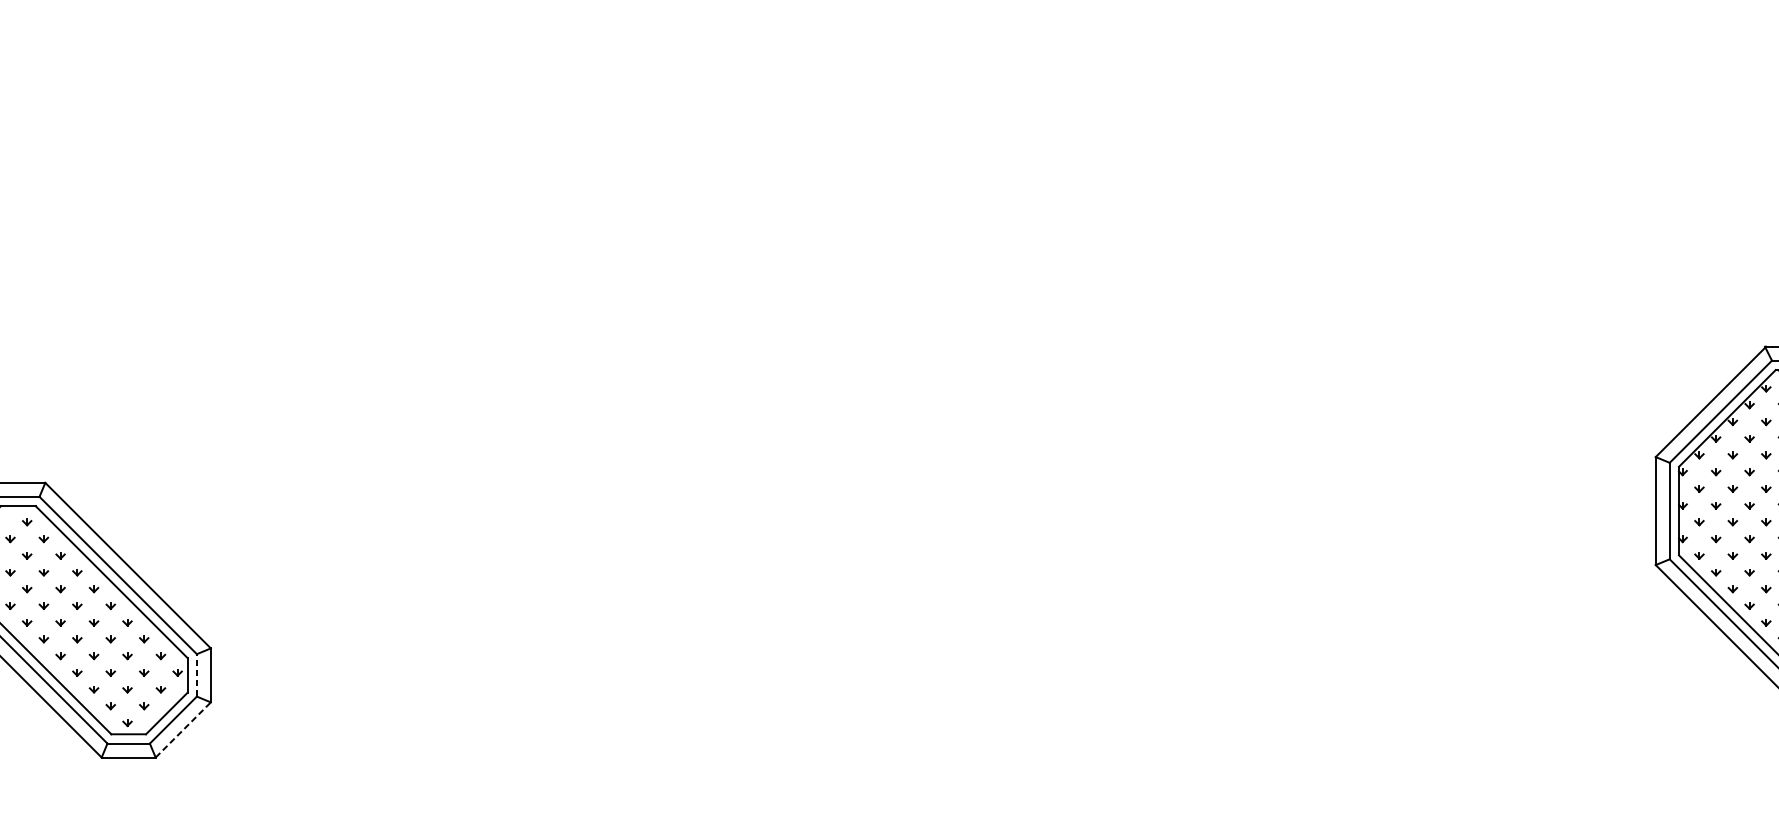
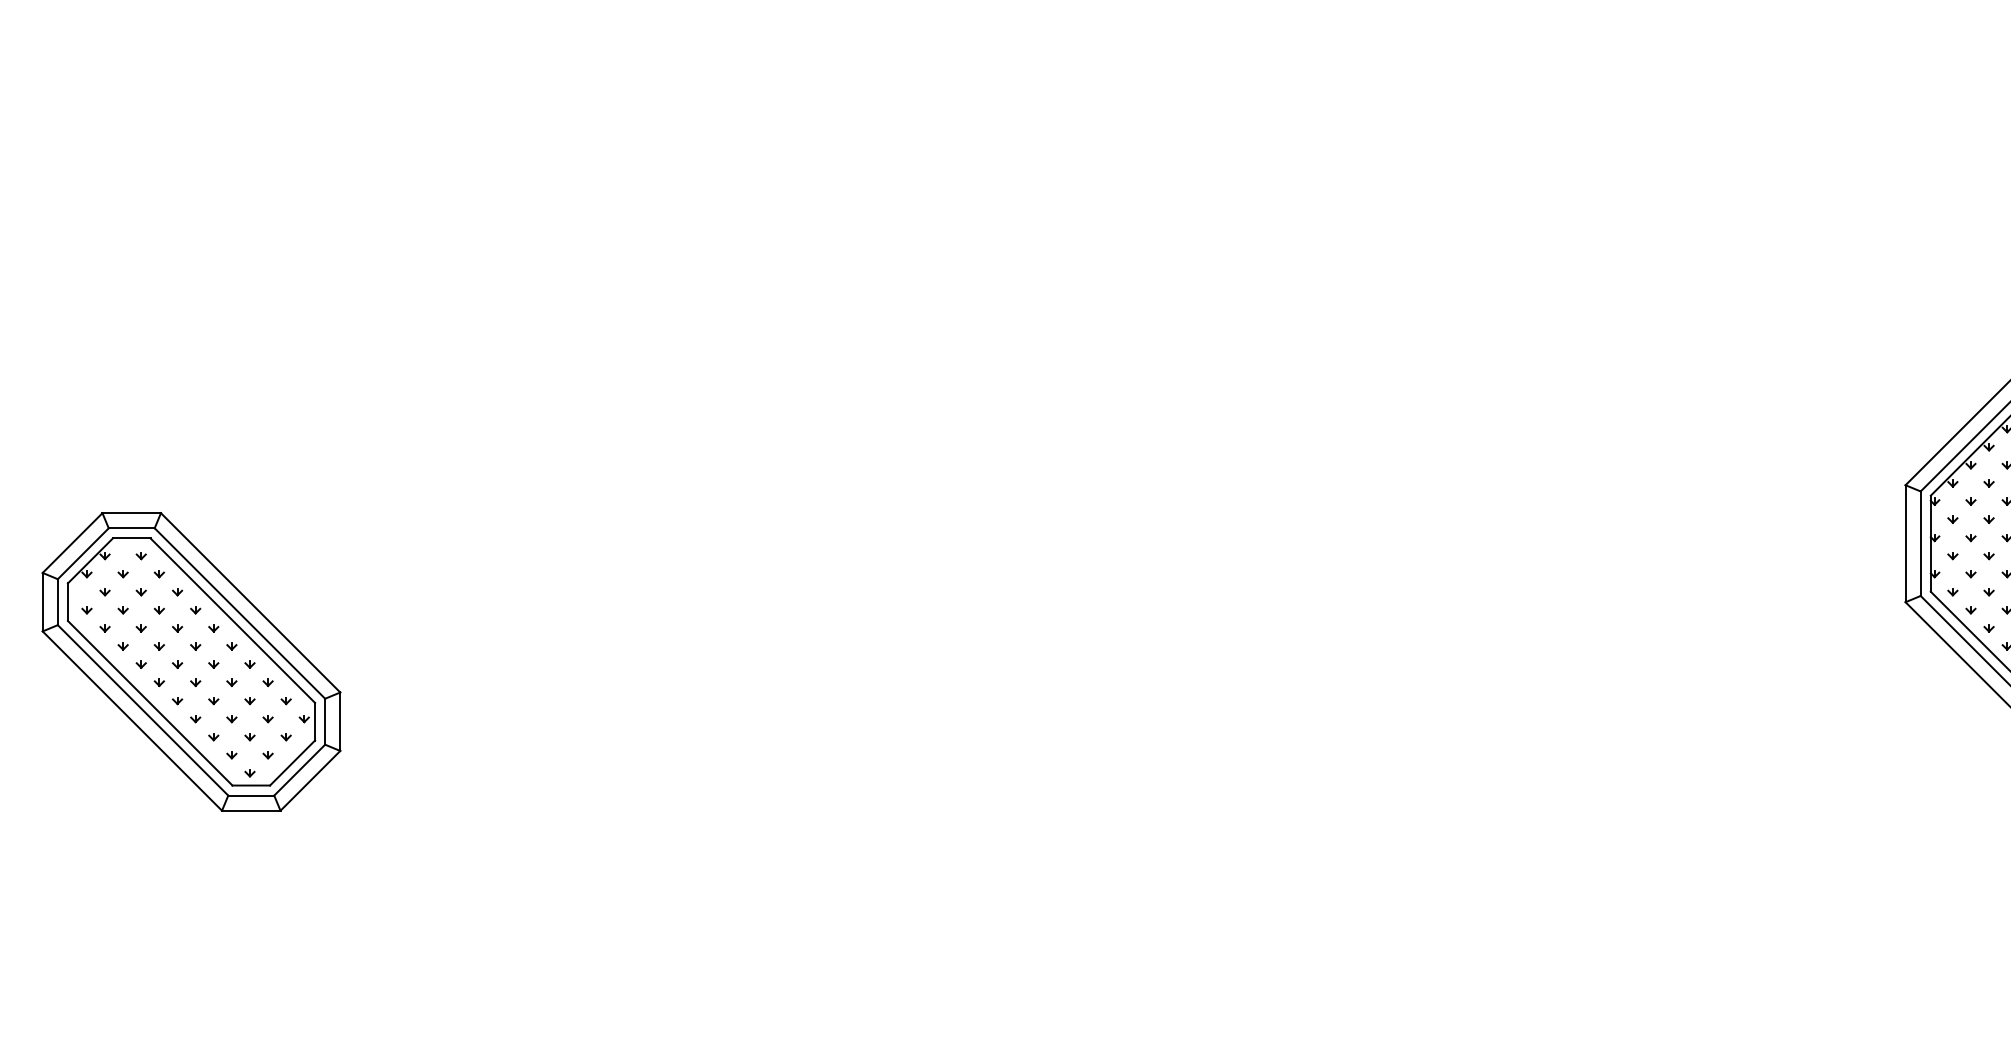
line: (197, 675) -> (325, 721), dashed -> solid
line: (183, 729) -> (310, 780), dashed -> solid

